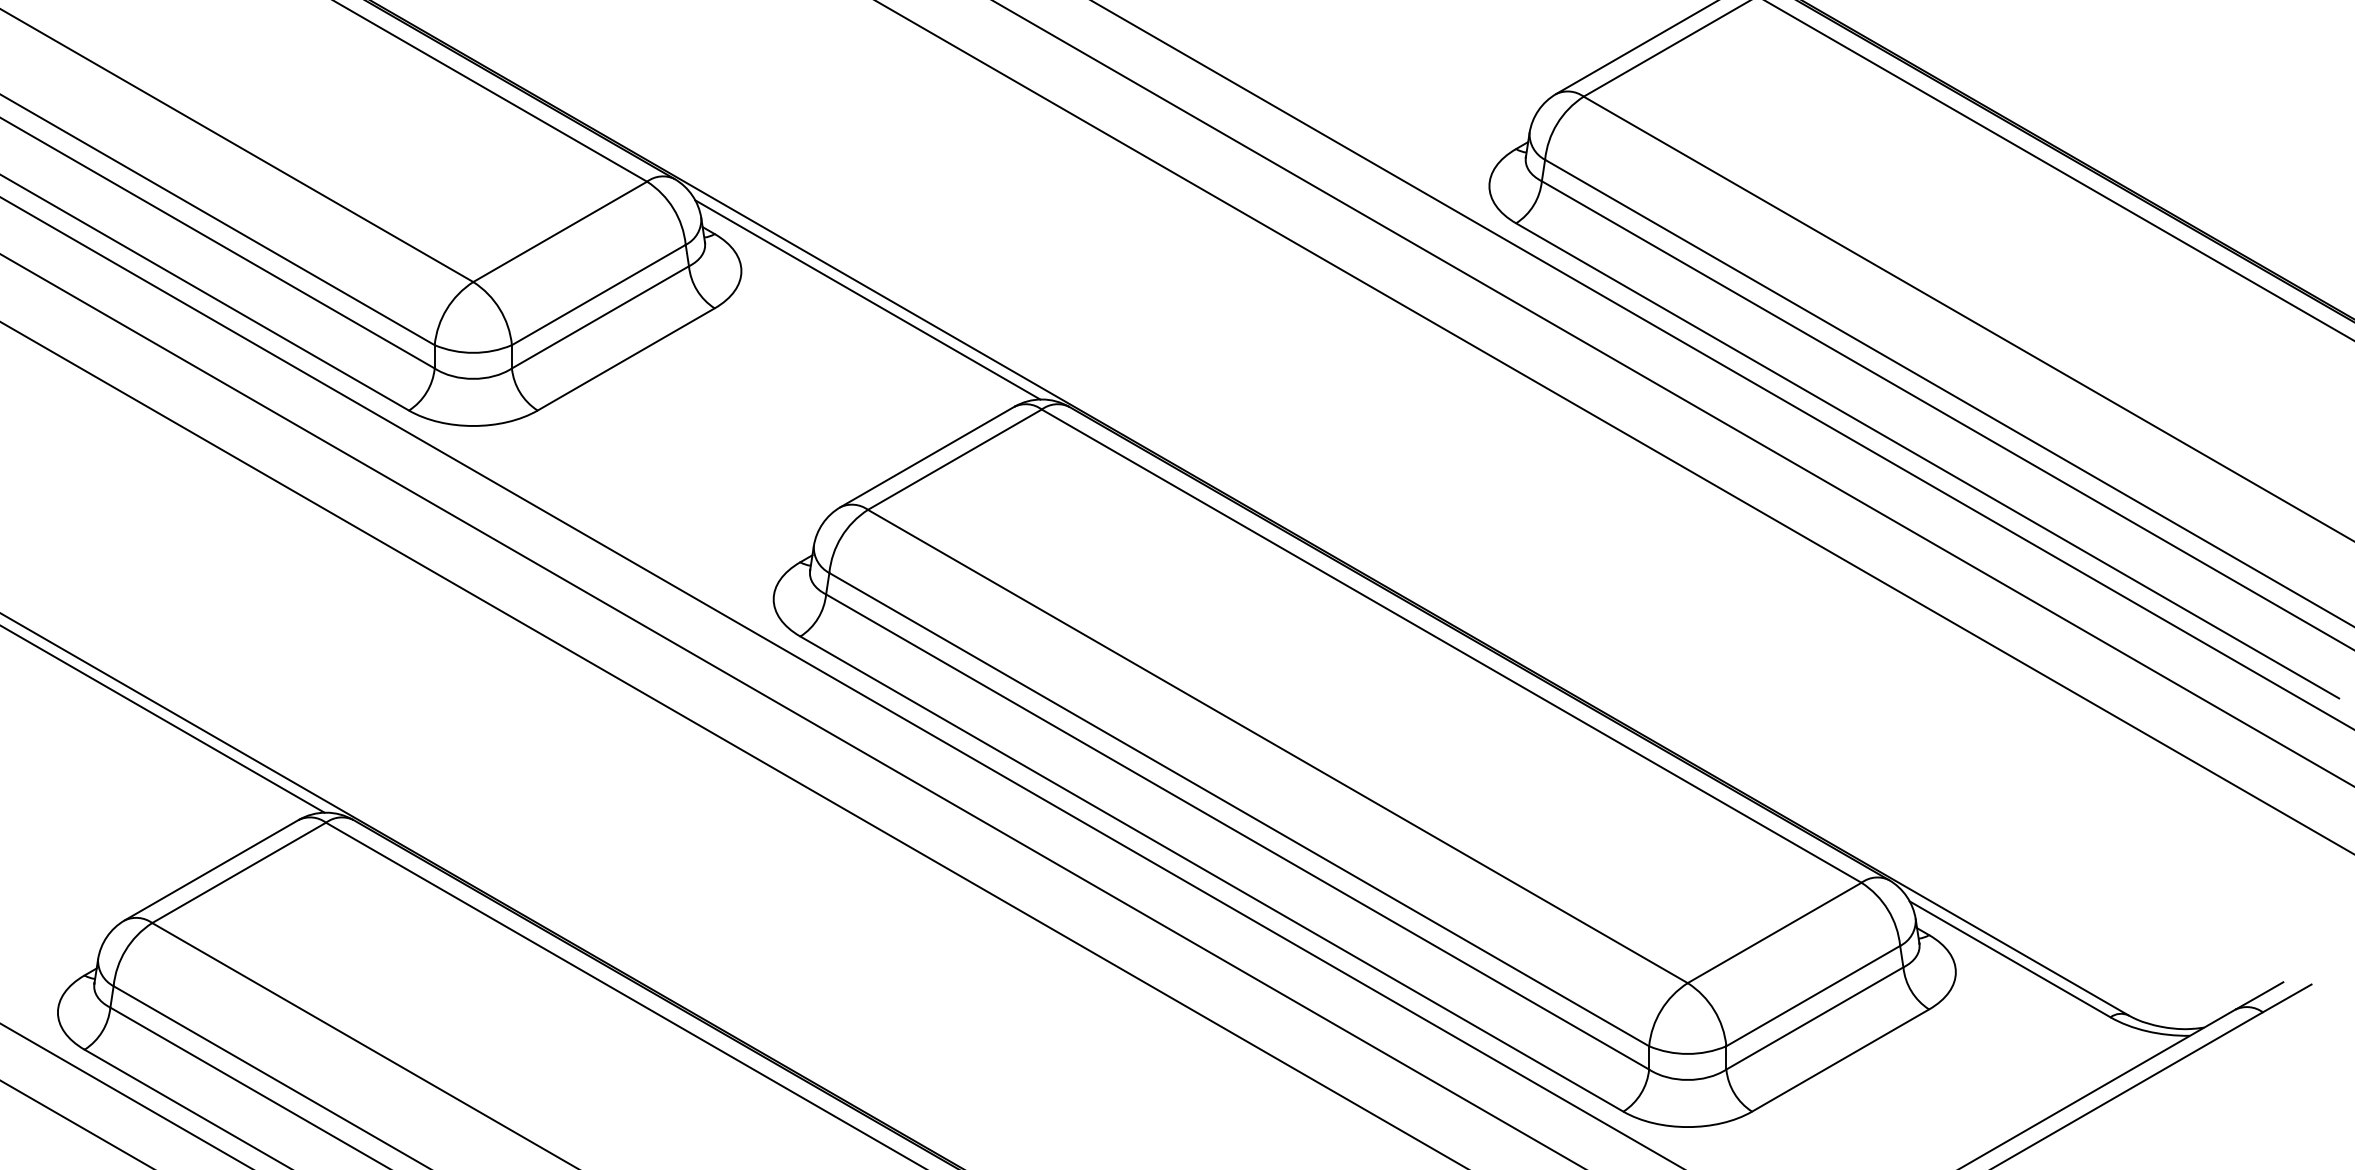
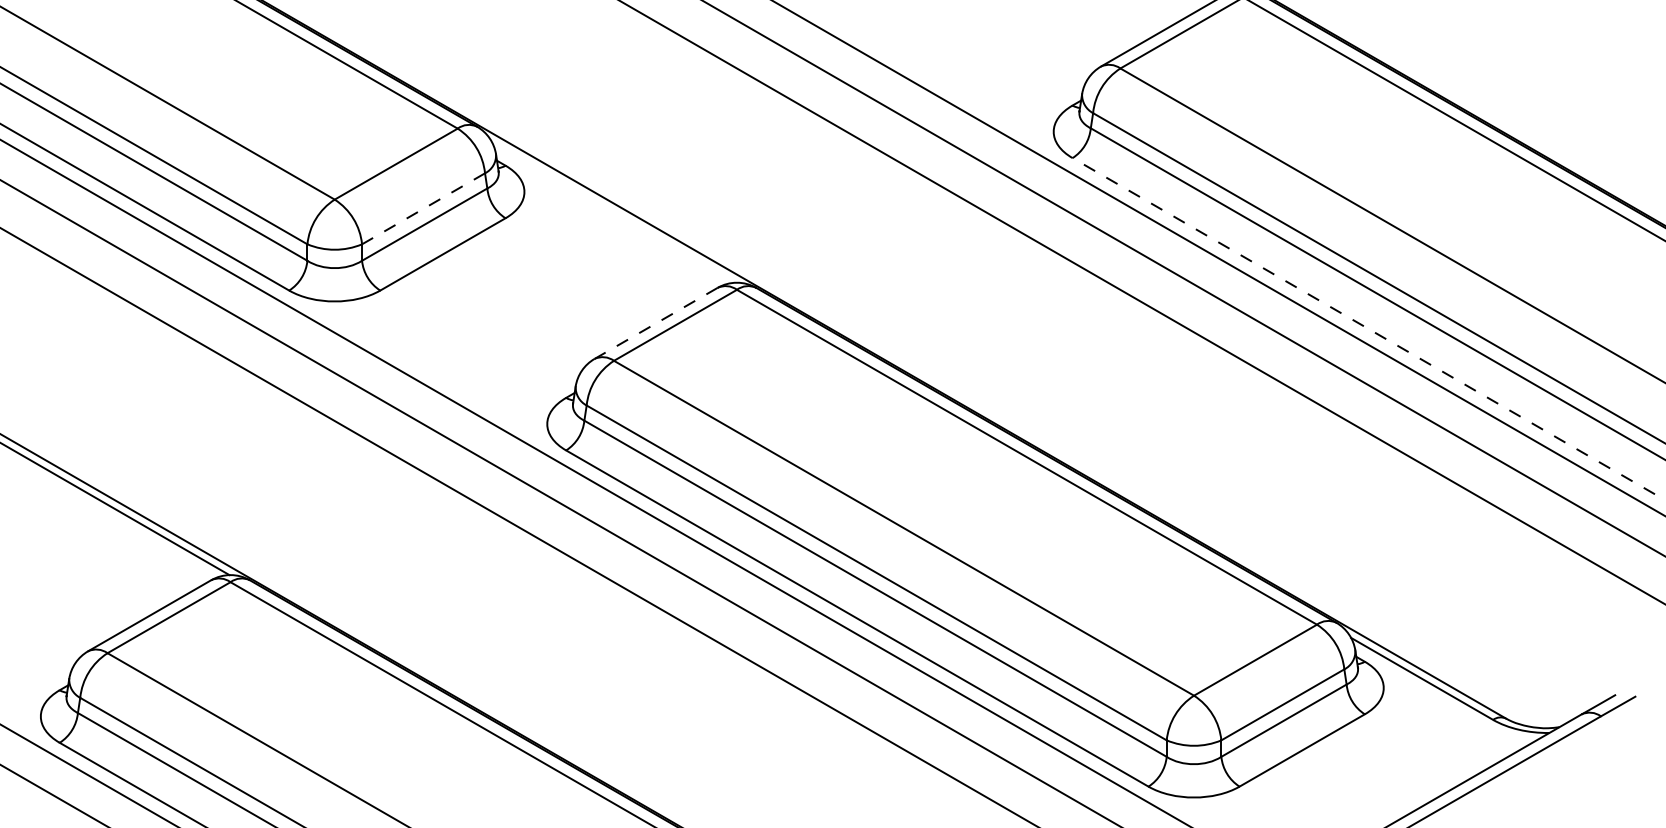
line: (598, 294) -> (423, 208), solid -> dashed
line: (867, 298) -> (613, 211), removed
line: (928, 457) -> (656, 323), solid -> dashed
line: (1927, 459) -> (1363, 325), solid -> dashed

